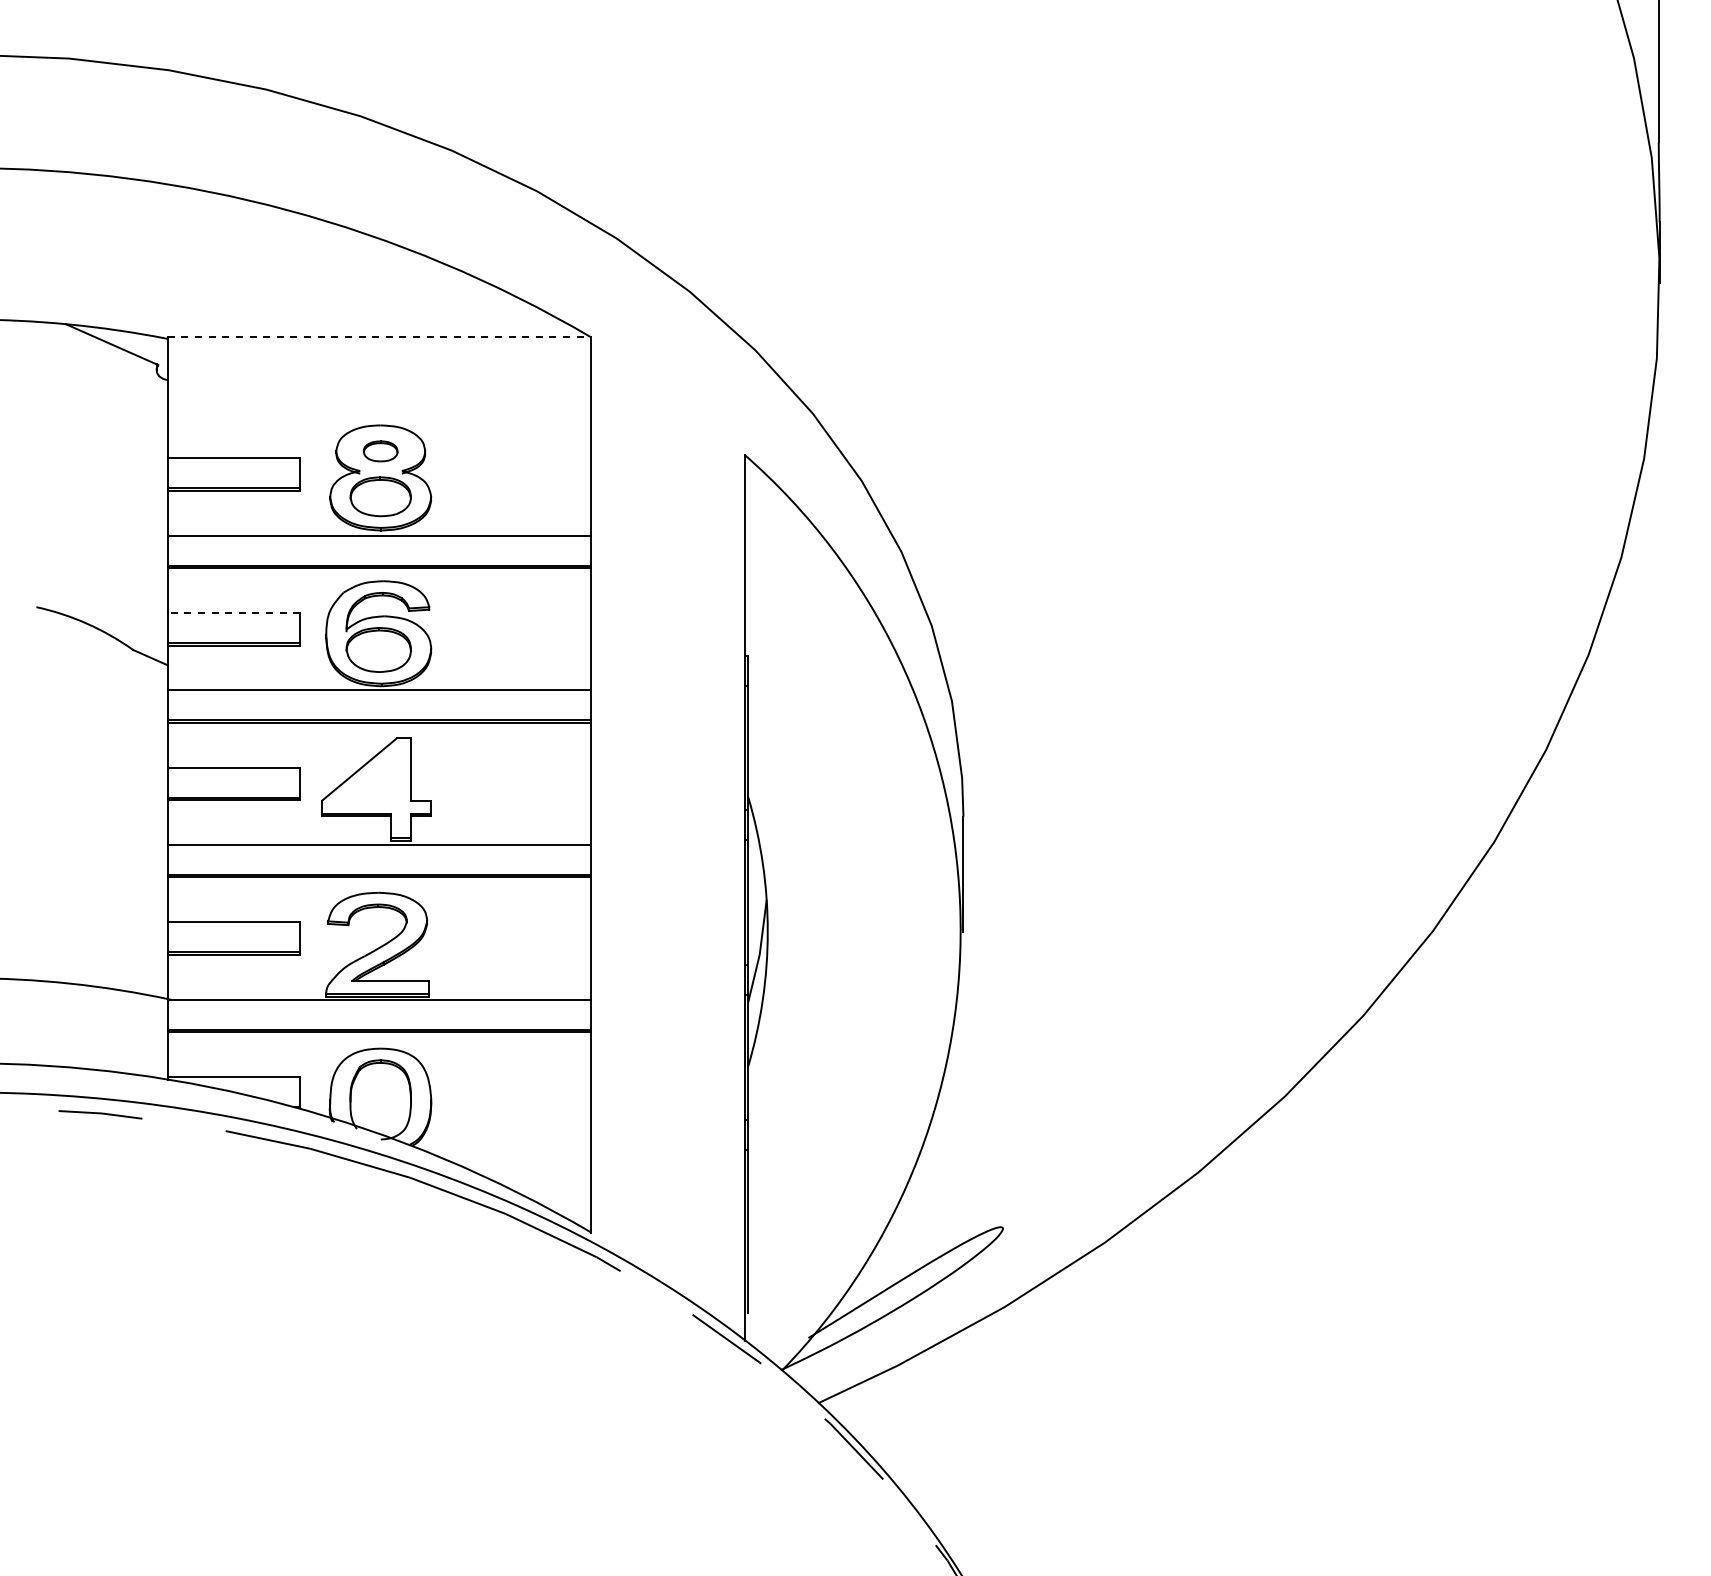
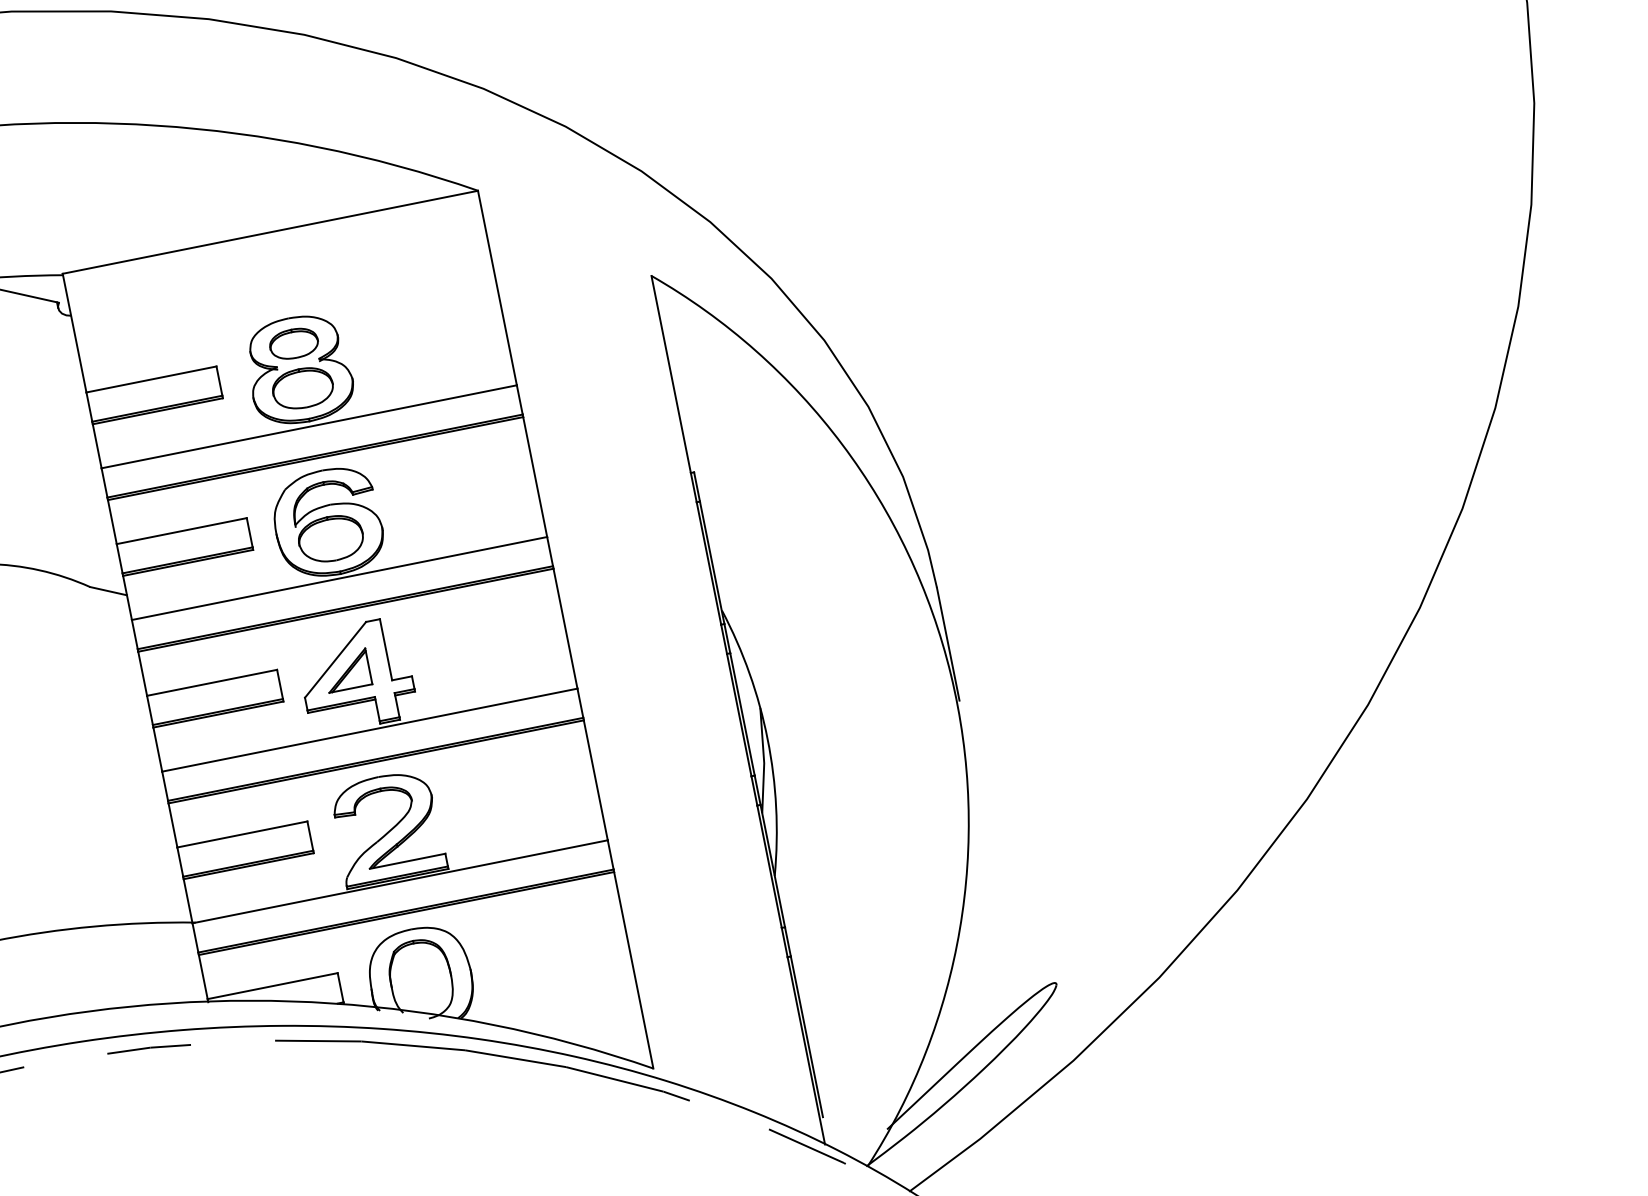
line: (379, 337) -> (270, 232), dashed -> solid
part: (380, 451) -> (293, 343), size x1.43
line: (233, 613) -> (181, 531), dashed -> solid
part: (368, 782) -> (346, 670), added

